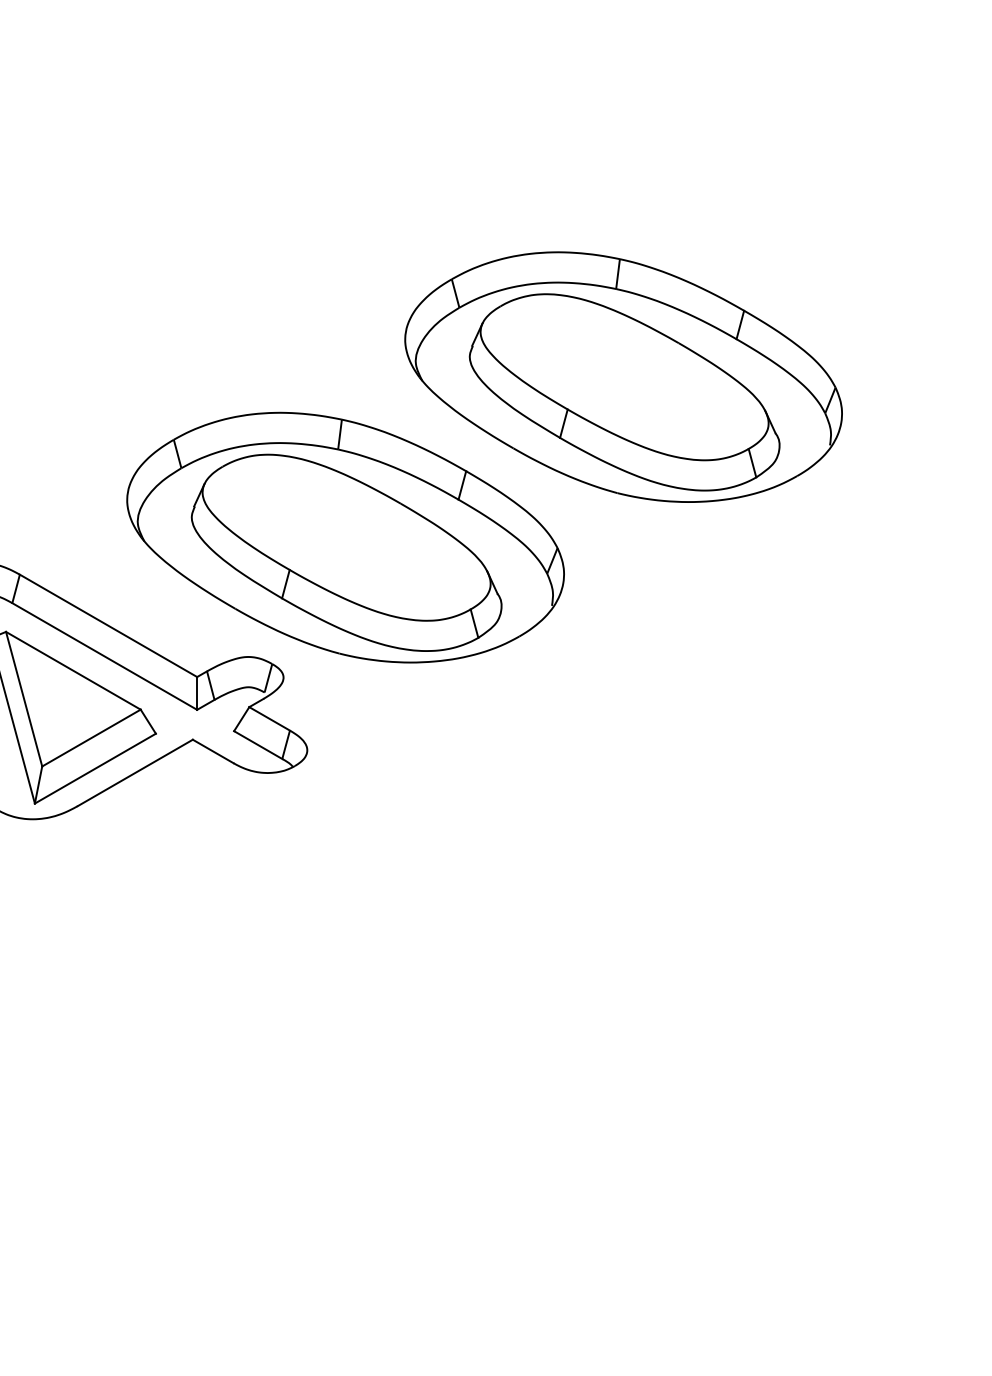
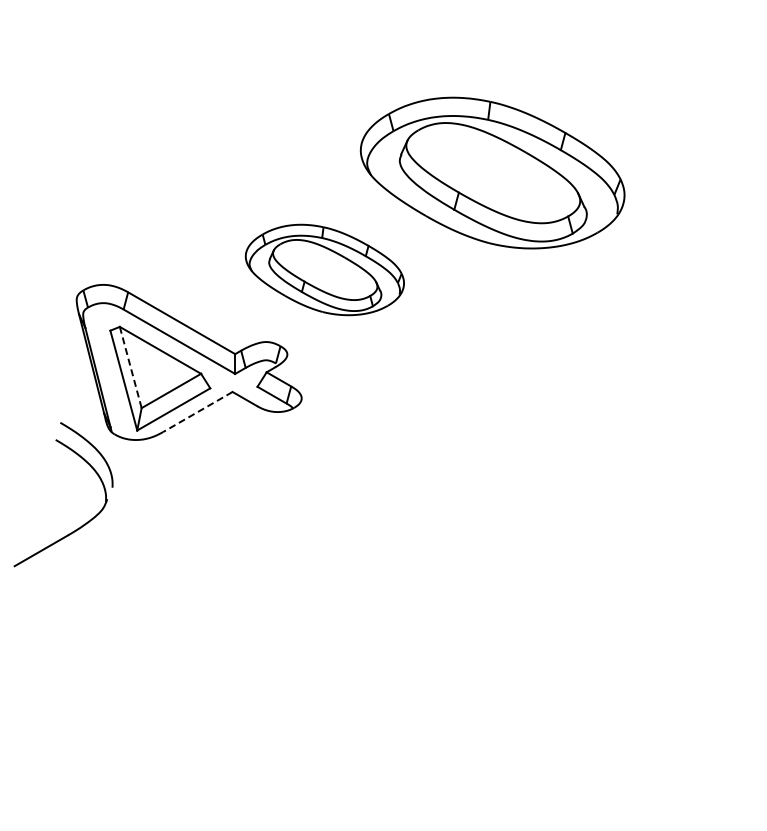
part: (345, 536) -> (324, 269), size x0.6
line: (23, 699) -> (130, 367), solid -> dashed
line: (134, 773) -> (197, 412), solid -> dashed

